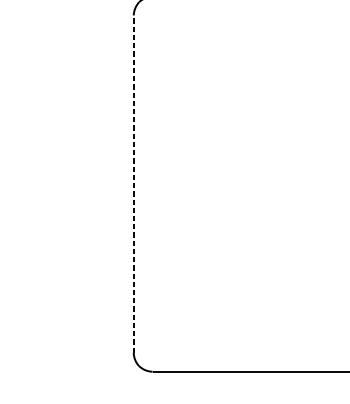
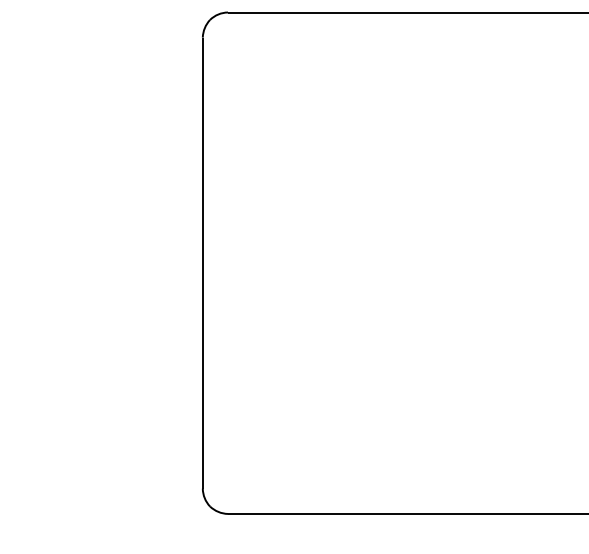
line: (133, 184) -> (202, 263), dashed -> solid

